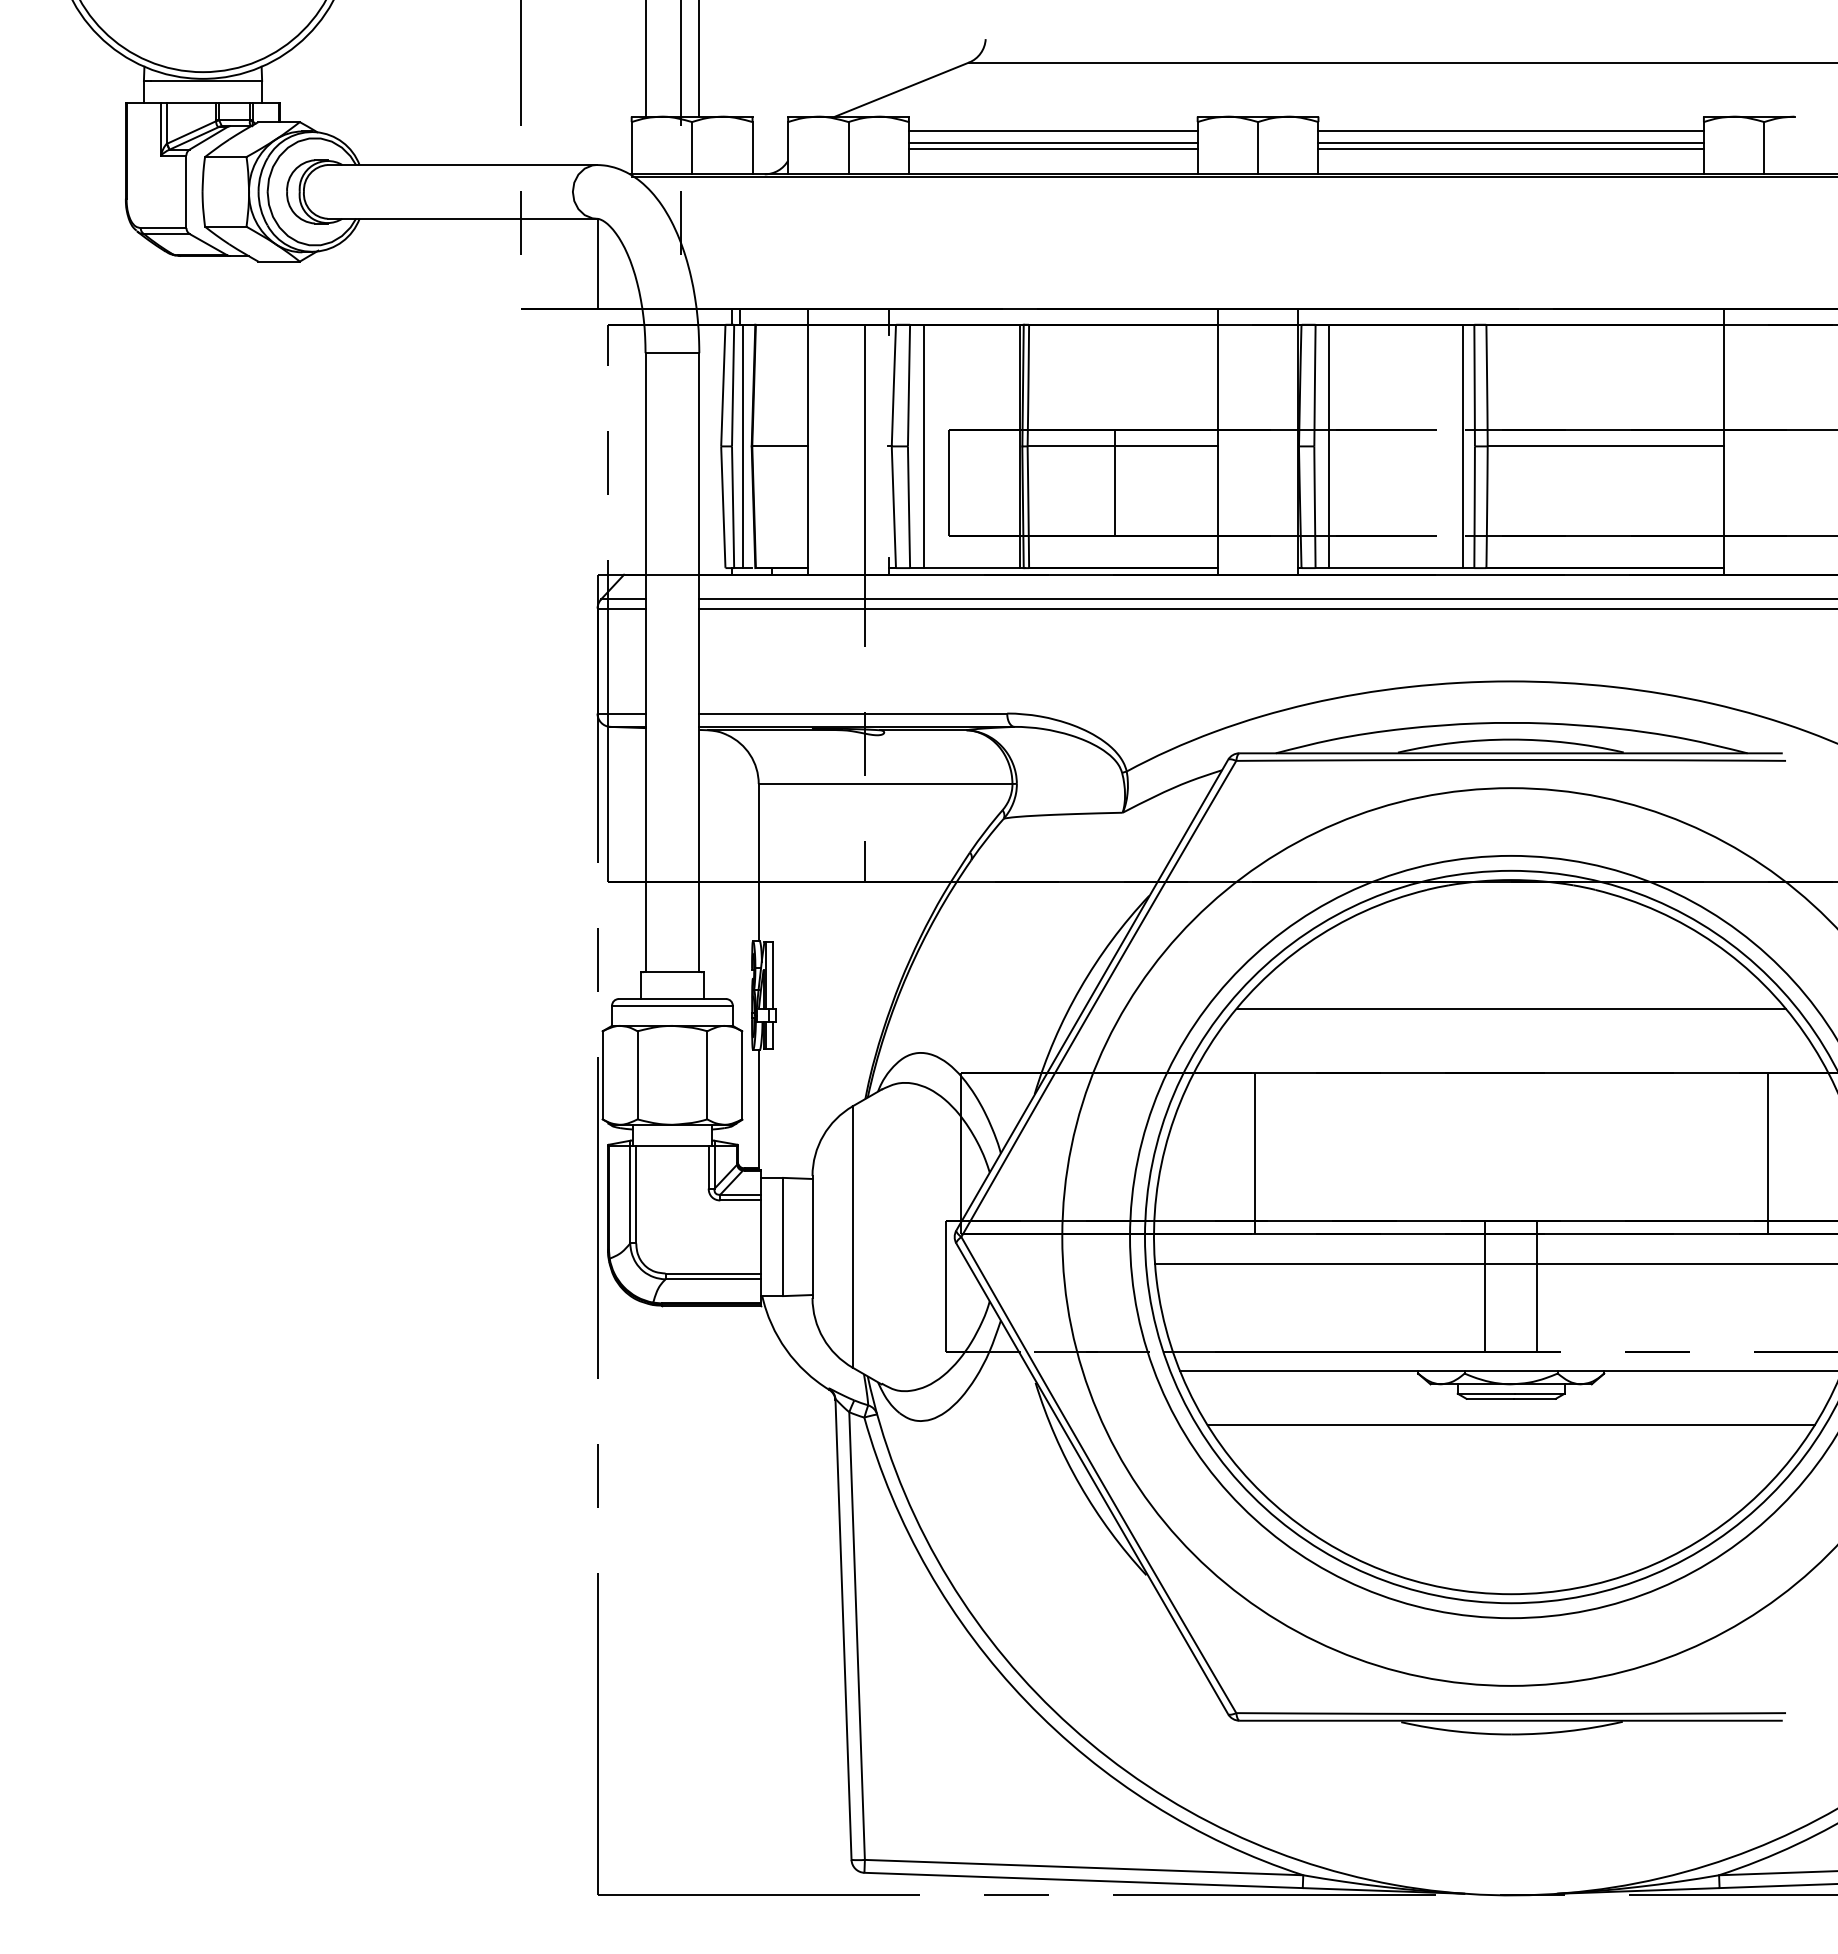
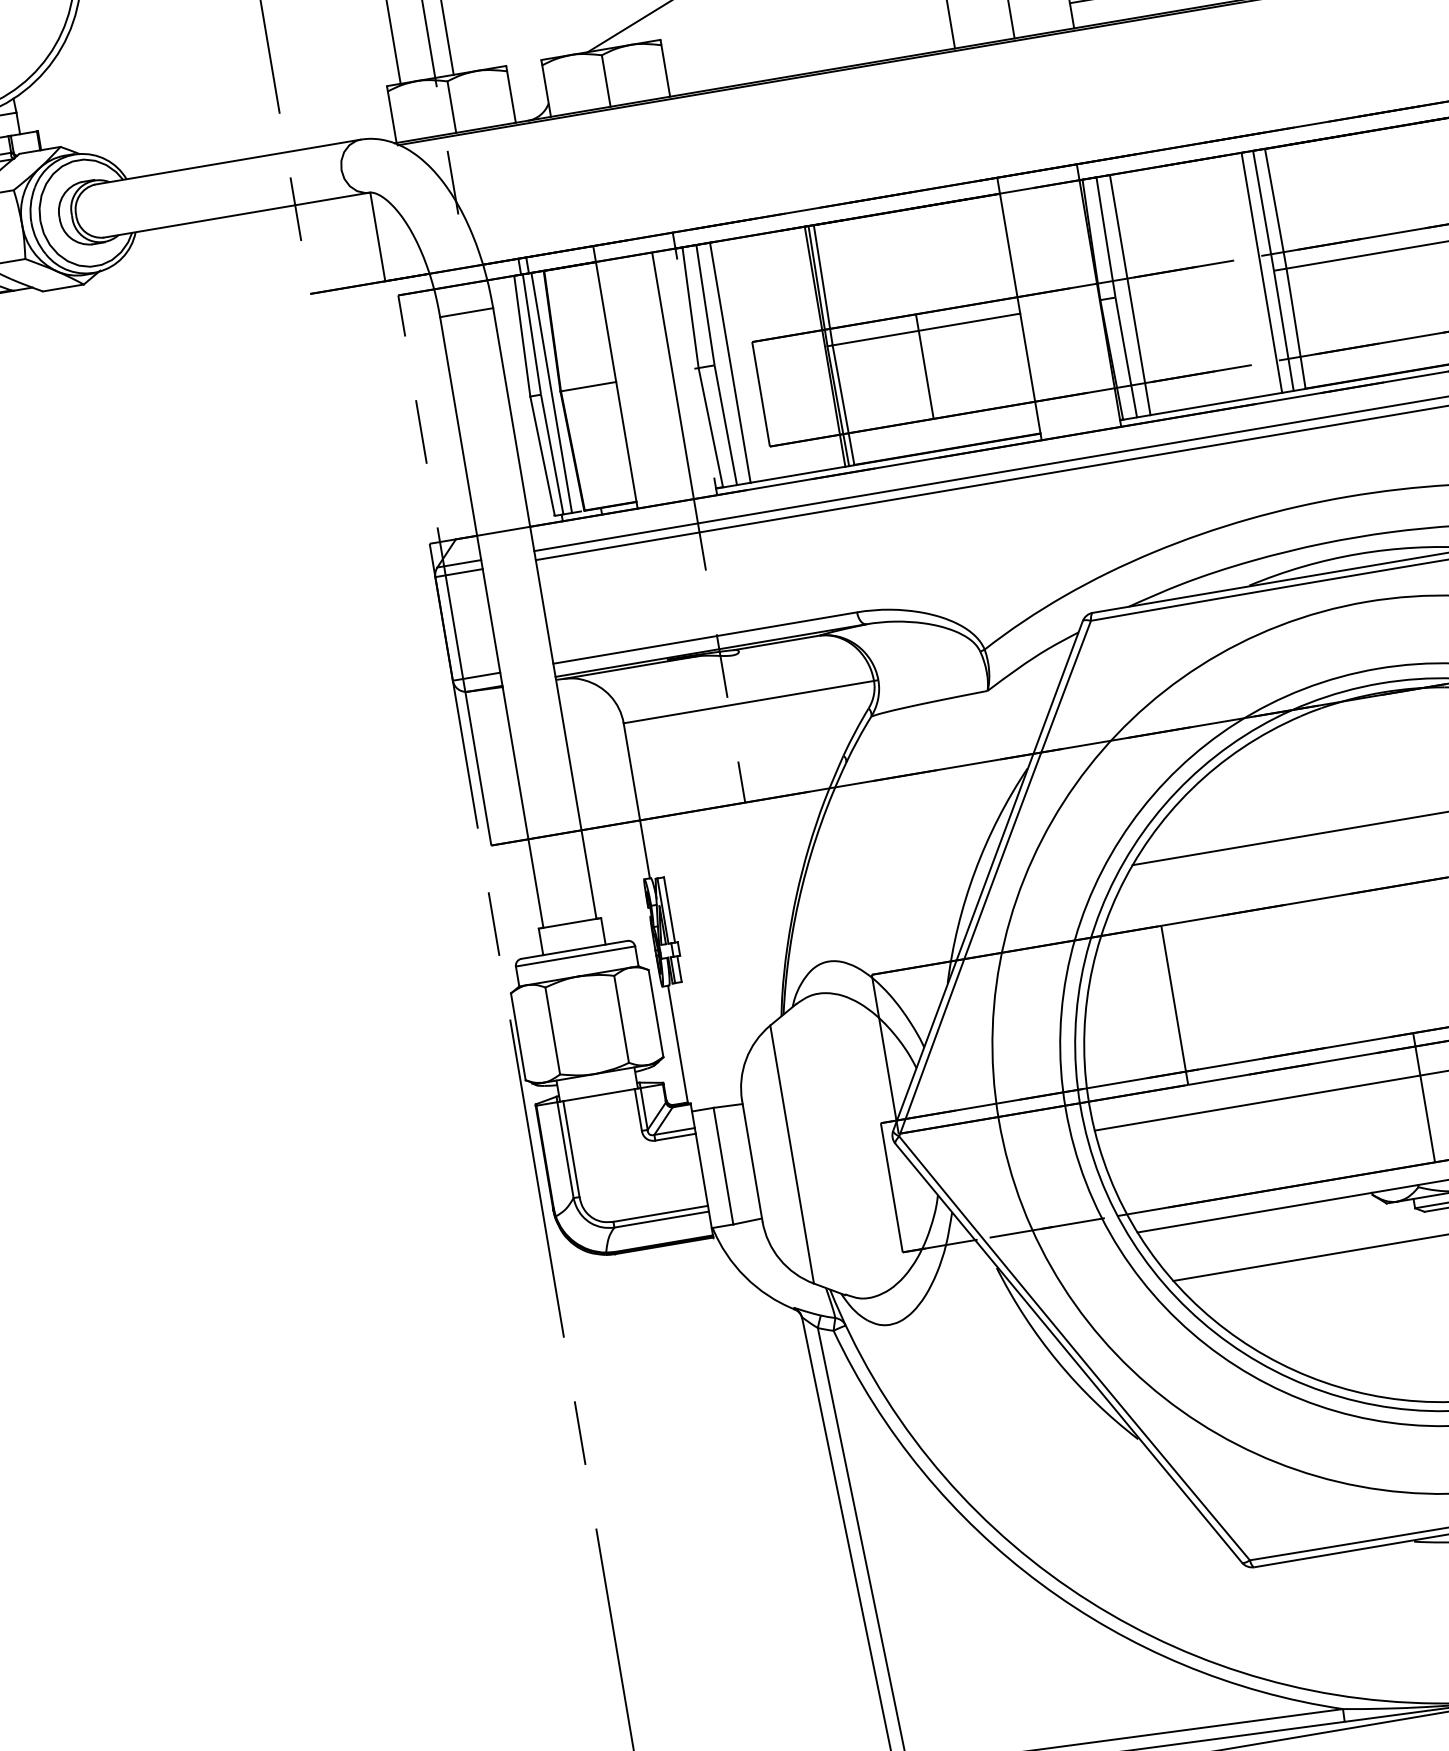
line: (1052, 130) -> (804, 29), removed
line: (1052, 142) -> (806, 41), removed
line: (1052, 148) -> (807, 47), removed

